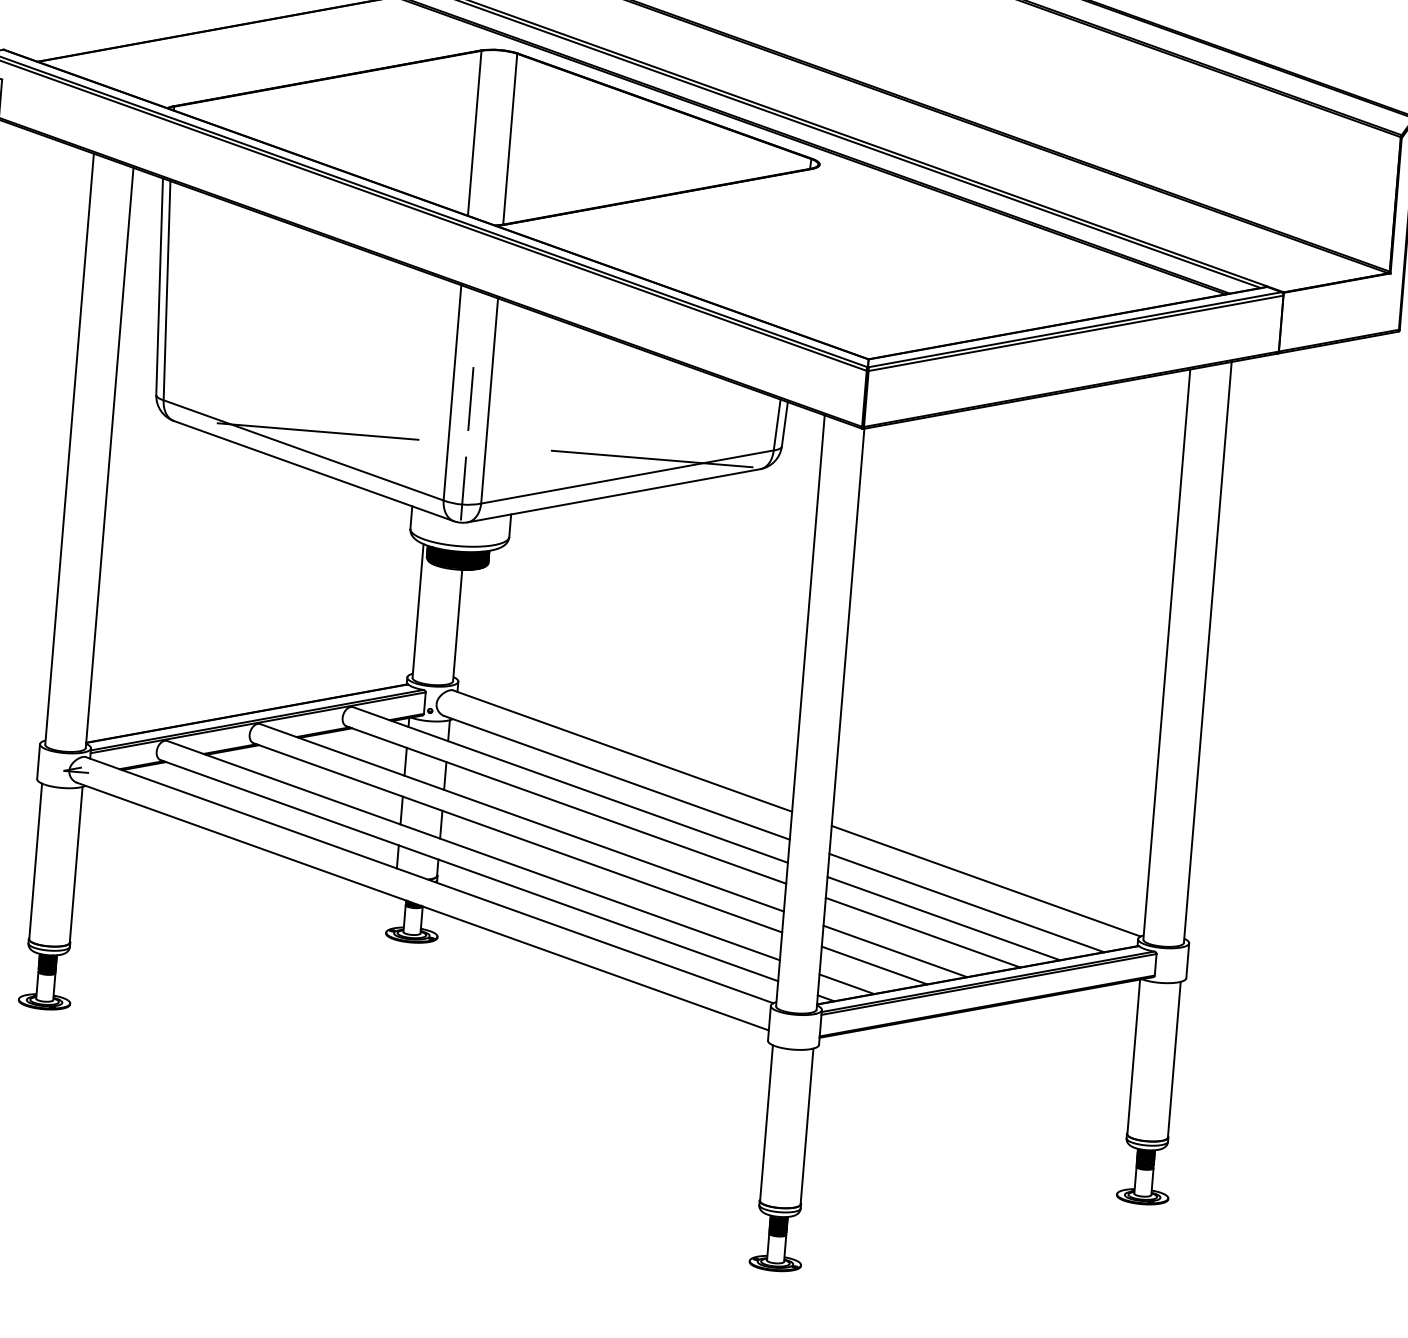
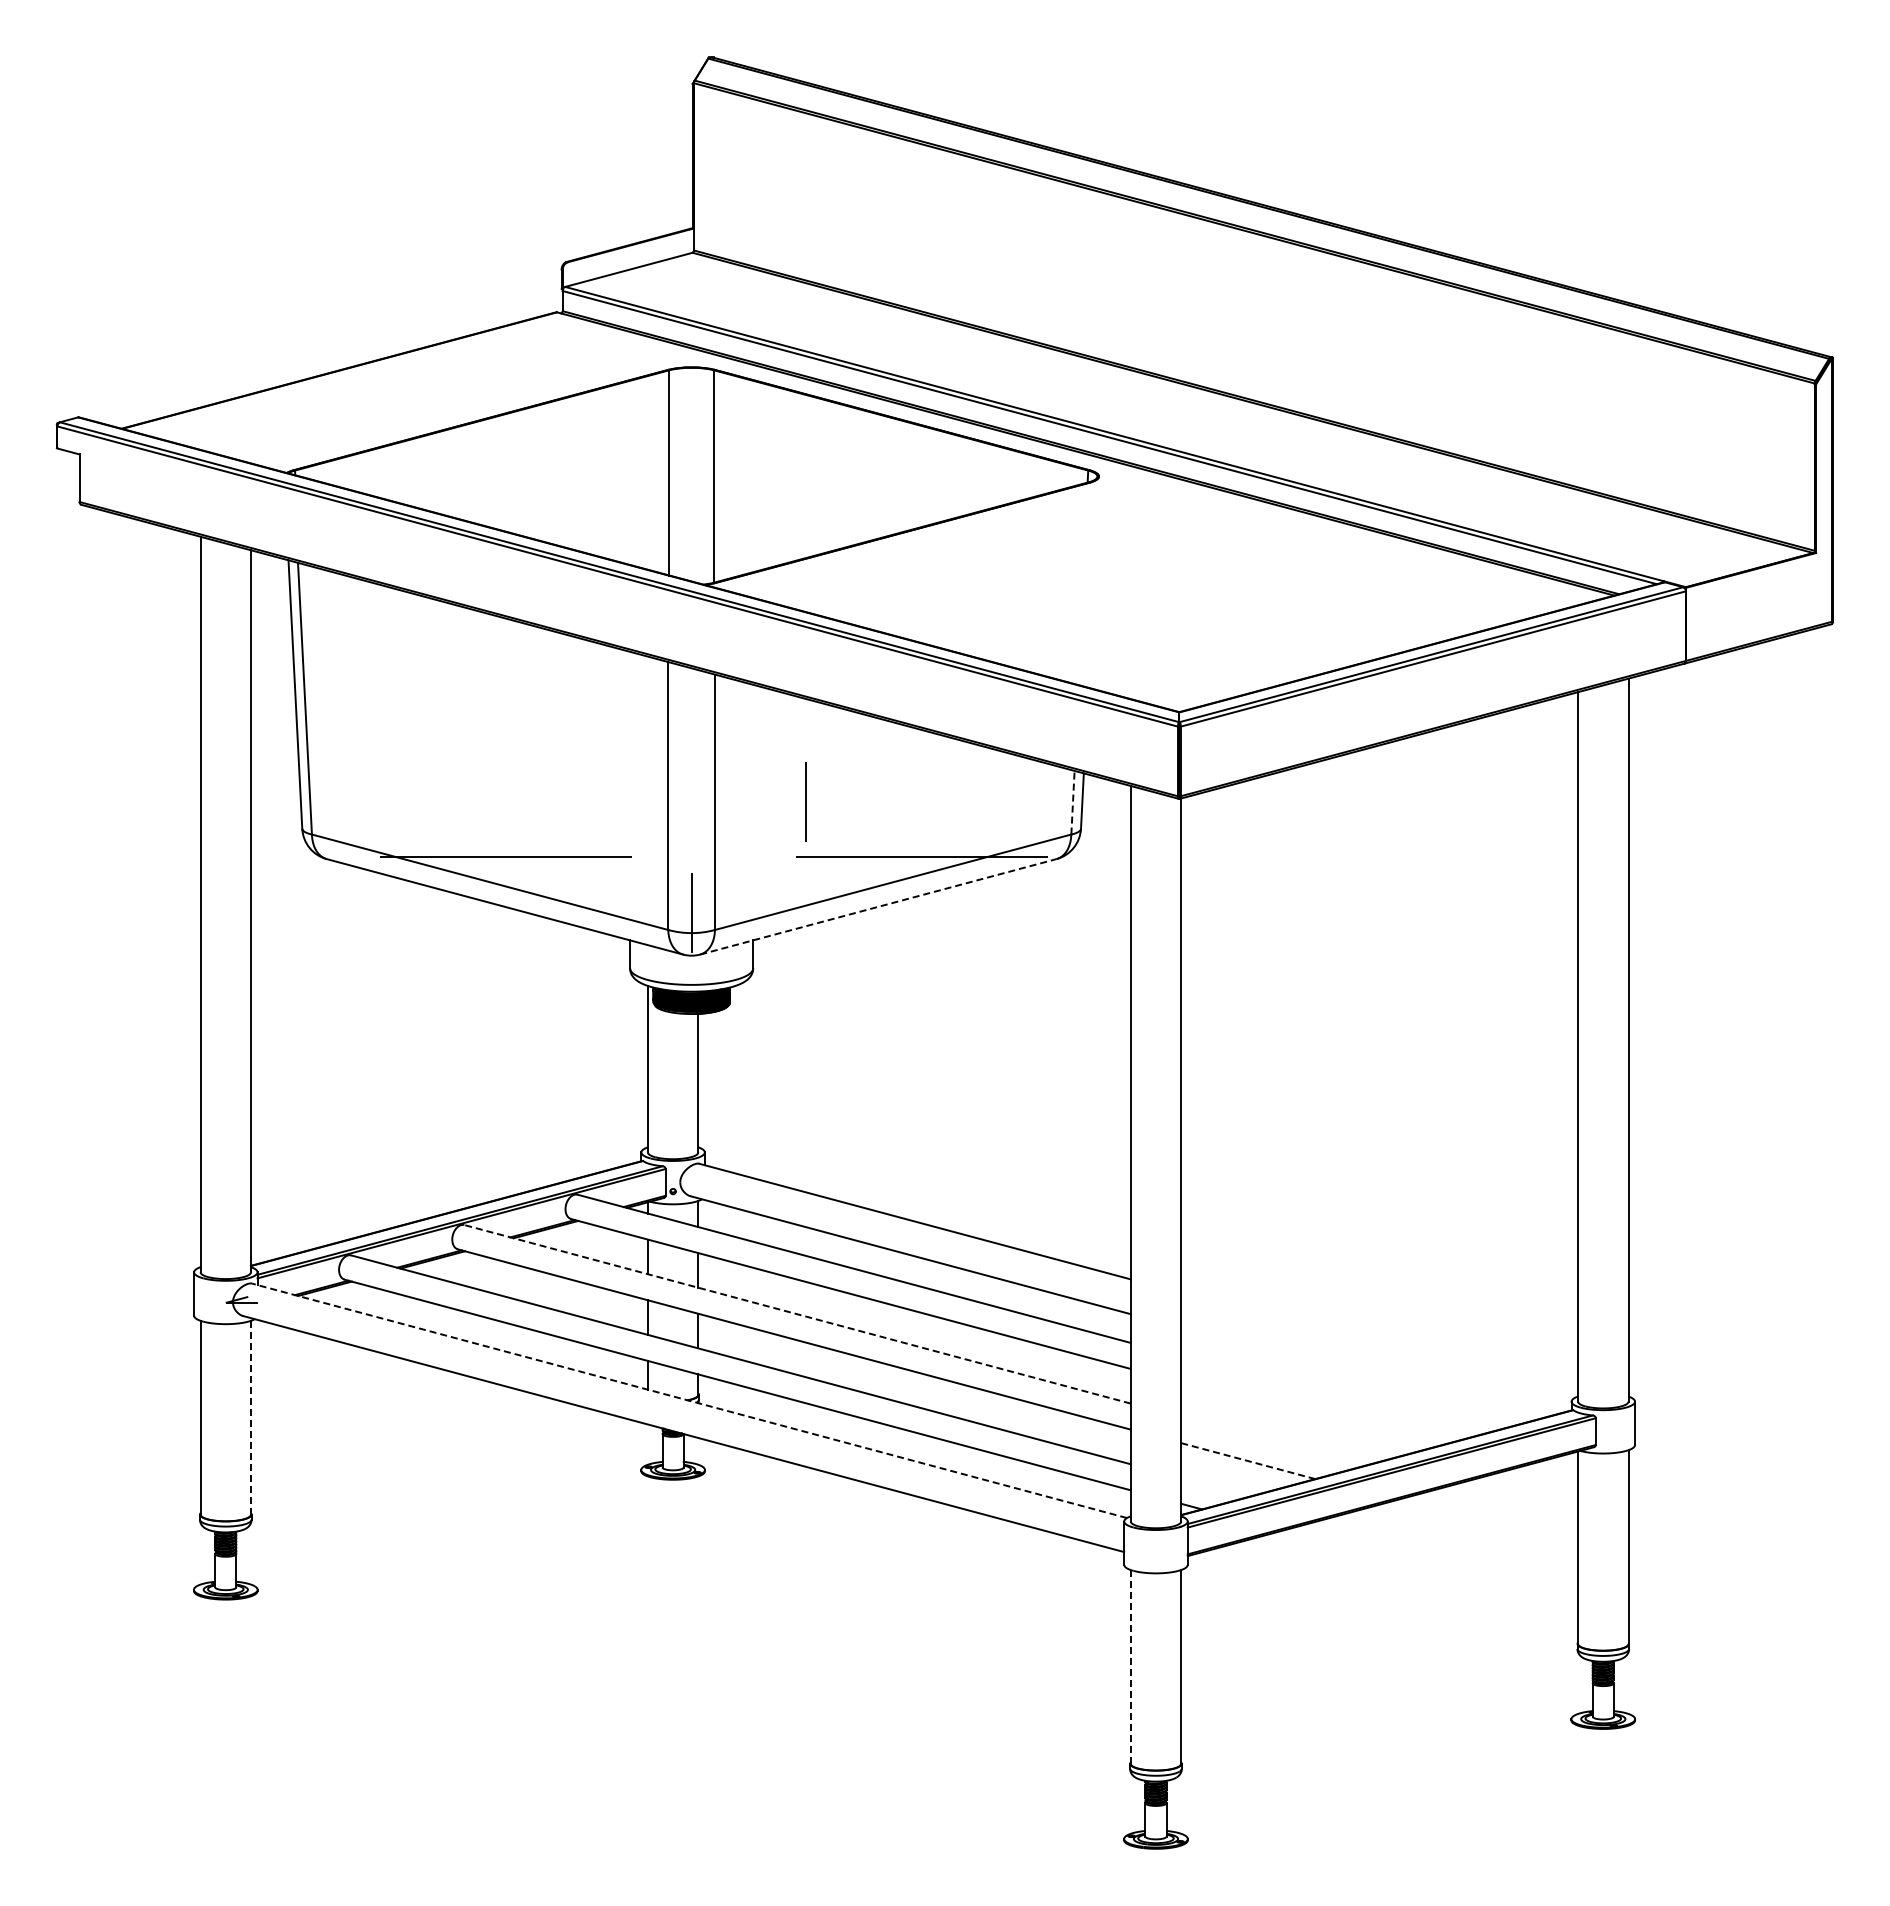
line: (470, 398) -> (805, 801), moved
line: (776, 424) -> (1072, 802), solid -> dashed
line: (614, 495) -> (878, 906), solid -> dashed
line: (522, 817) -> (797, 1314), solid -> dashed
line: (76, 864) -> (251, 1417), solid -> dashed
line: (429, 879) -> (689, 1400), solid -> dashed
line: (985, 881) -> (1377, 1345), removed
line: (966, 903) -> (1355, 1374), removed
line: (944, 918) -> (1329, 1395), removed
line: (922, 932) -> (1304, 1415), removed
line: (895, 951) -> (1272, 1441), removed
line: (874, 965) -> (1248, 1461), solid -> dashed
line: (846, 983) -> (1215, 1486), removed
line: (766, 1122) -> (1130, 1666), solid -> dashed

